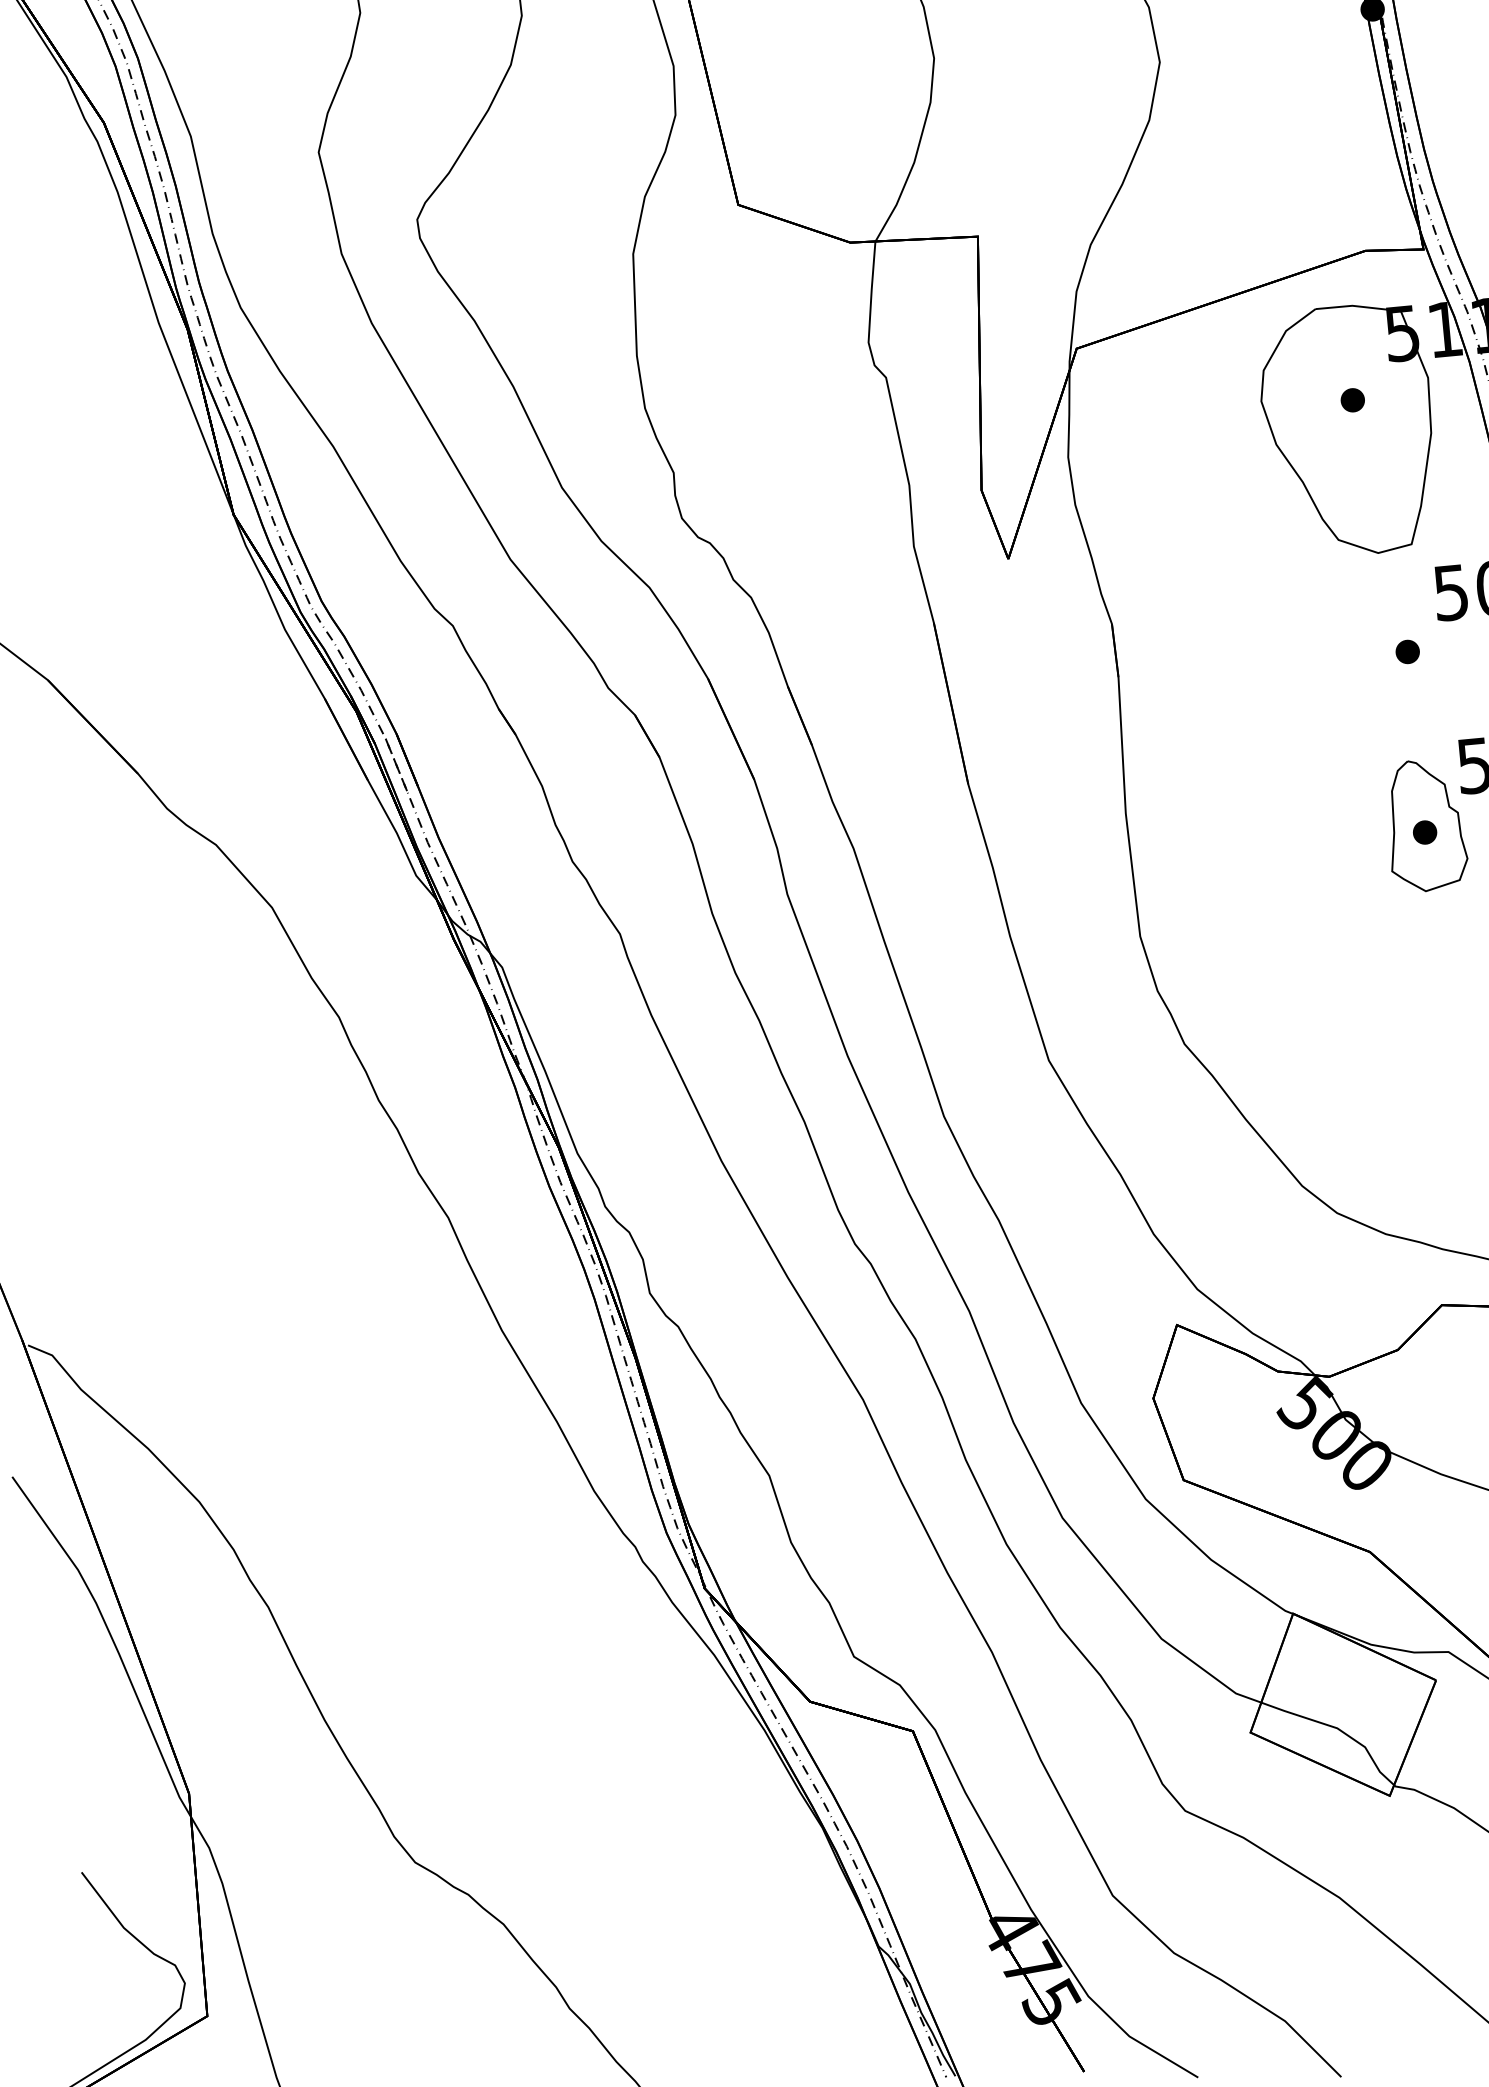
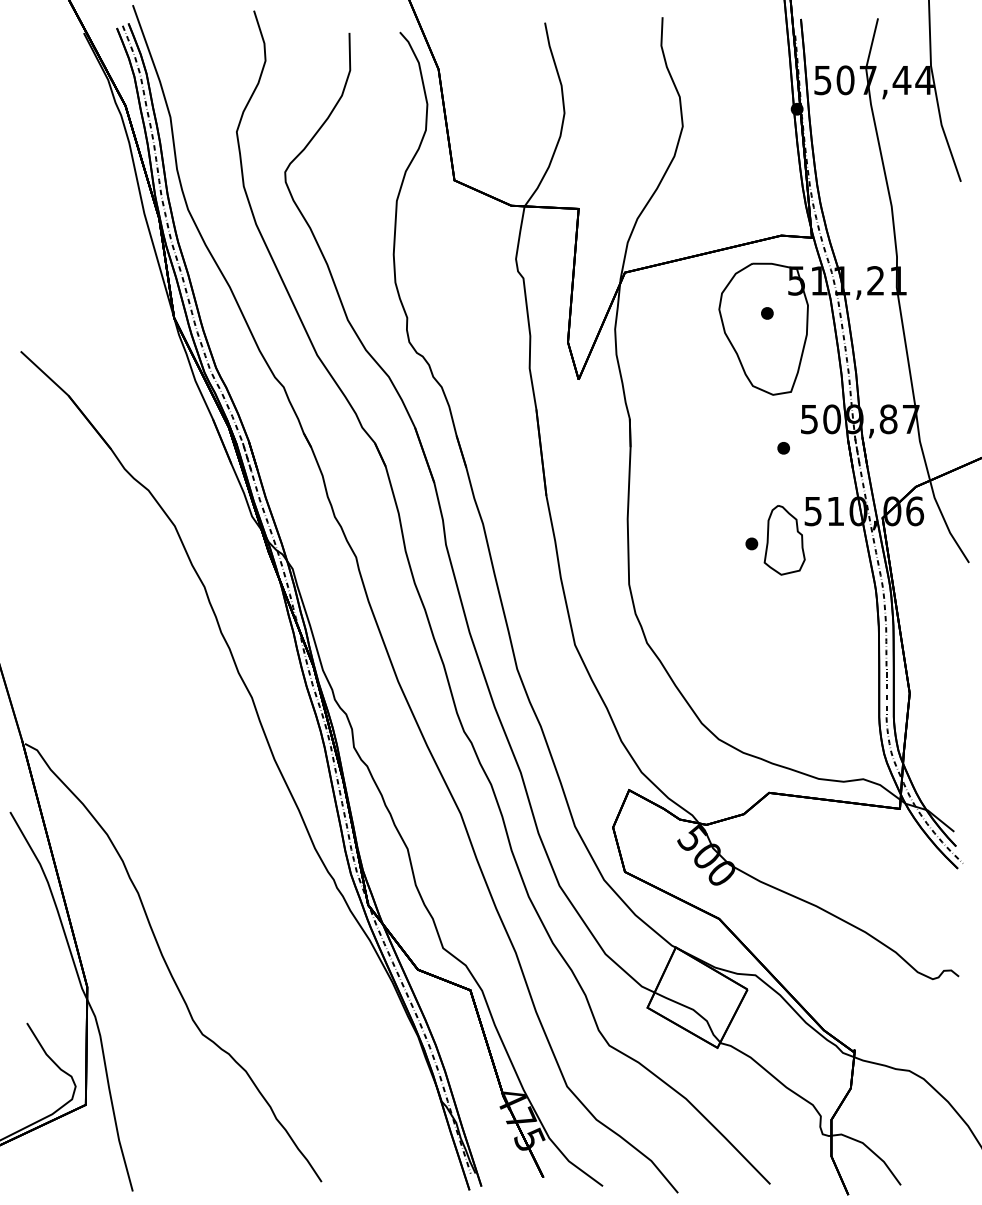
part: (1424, 831) -> (751, 543), moved

